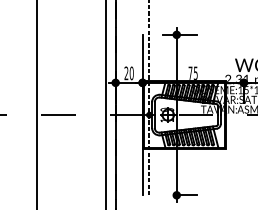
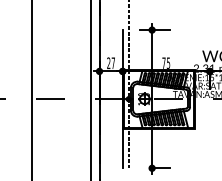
text: (131, 73) -> (113, 63), 20 -> 27

